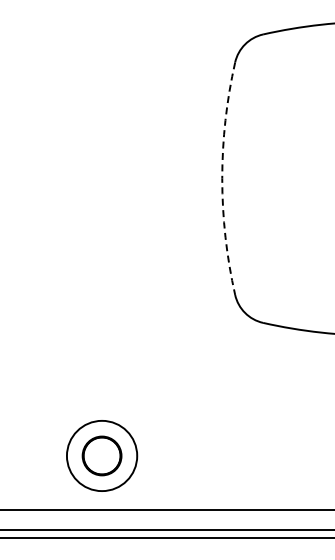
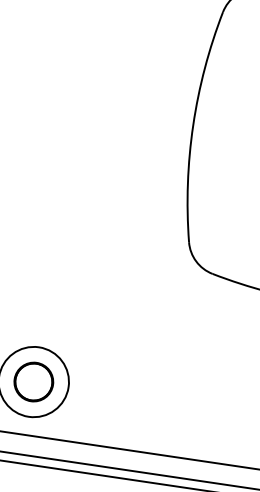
arc: (222, 178) -> (193, 125), dashed -> solid

